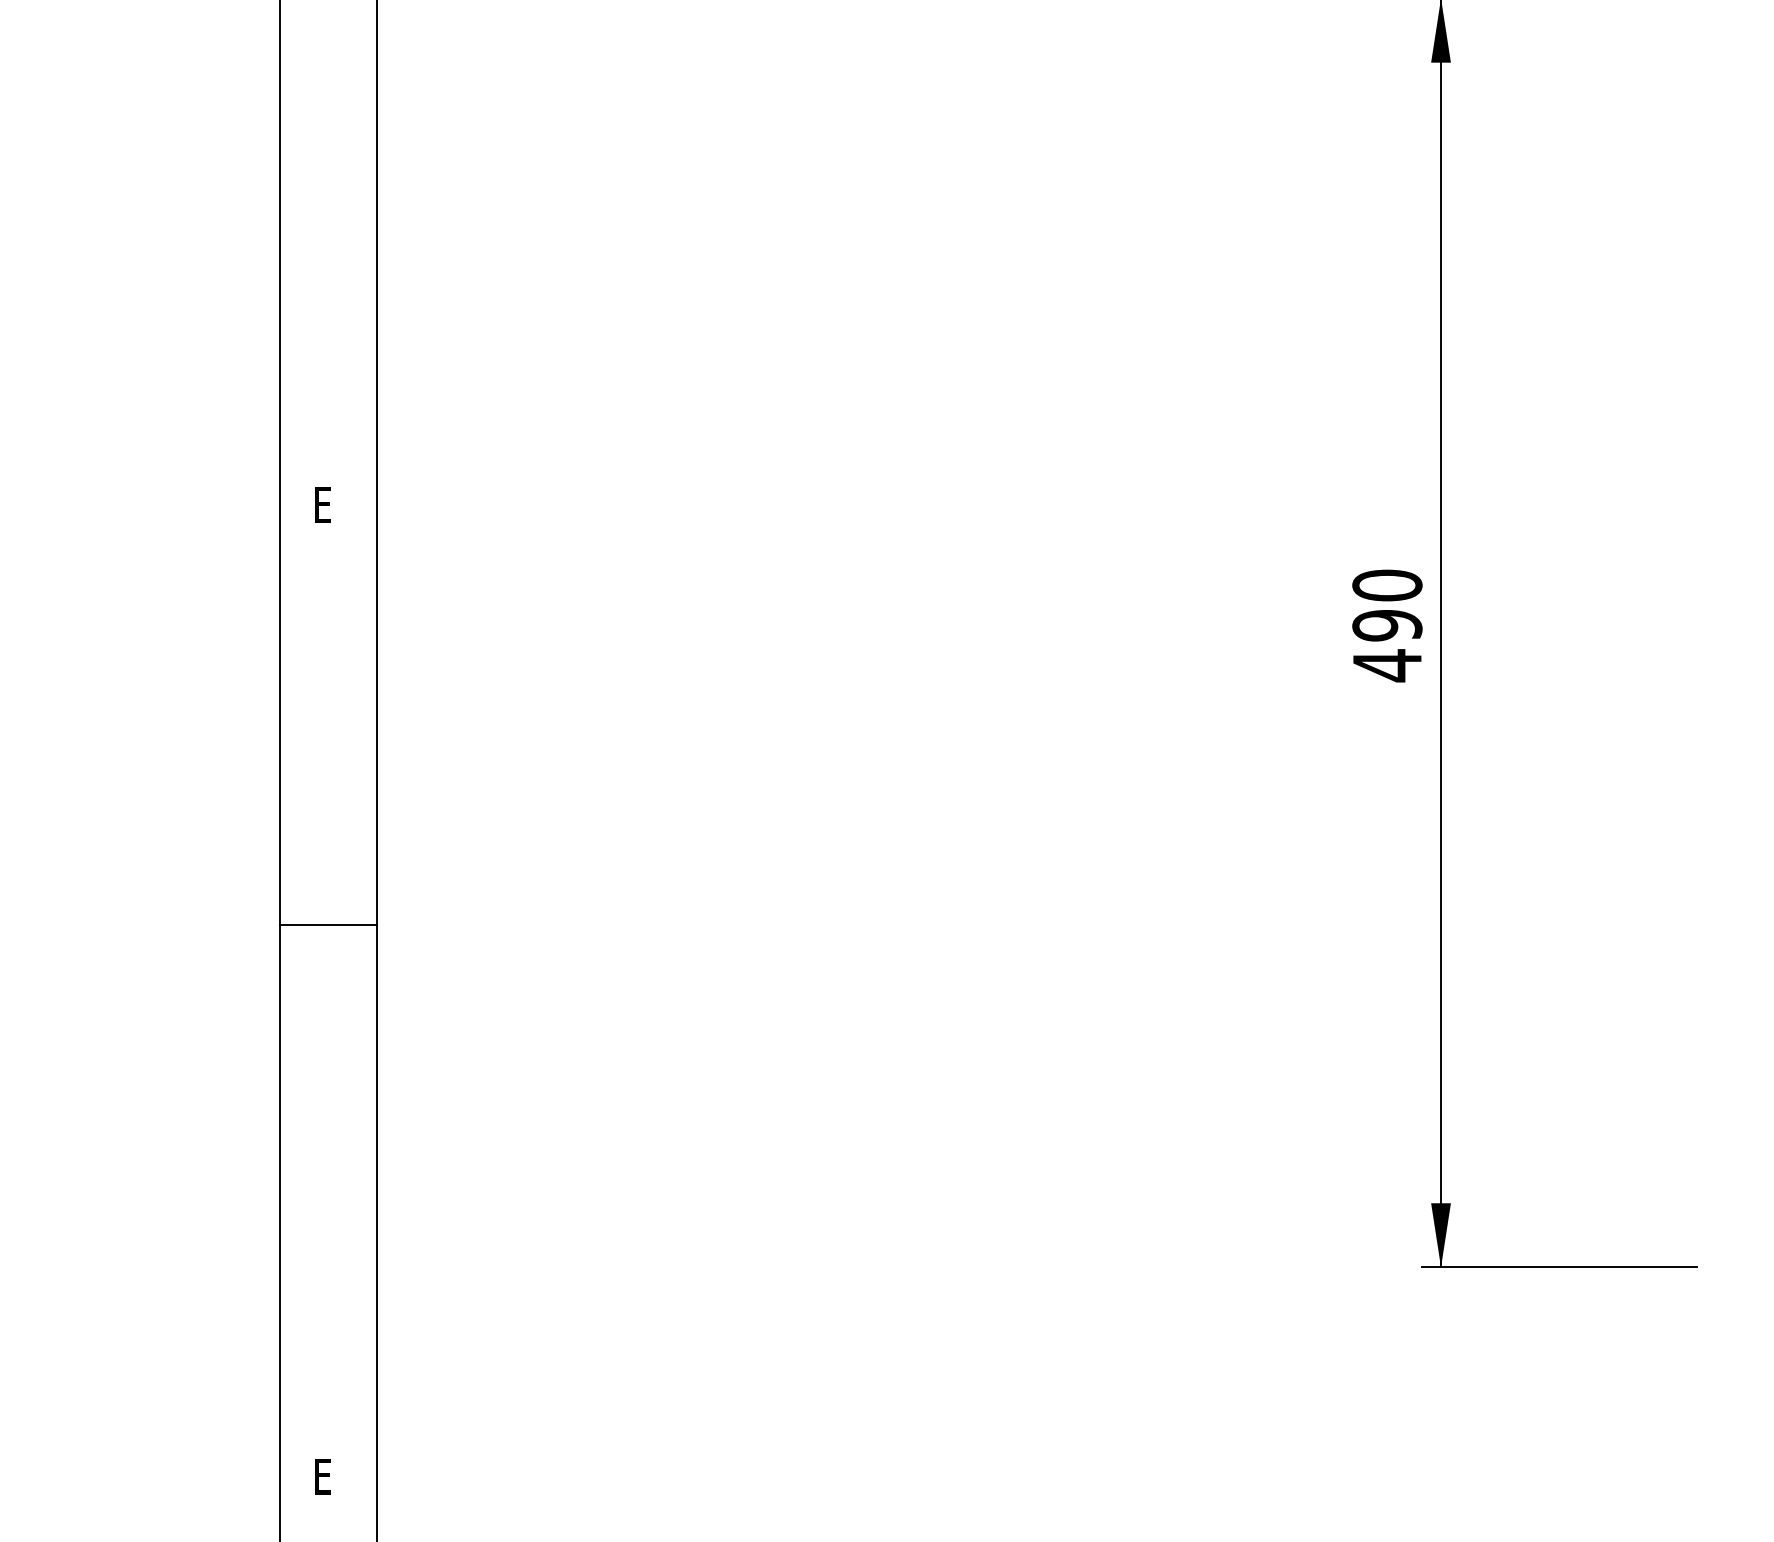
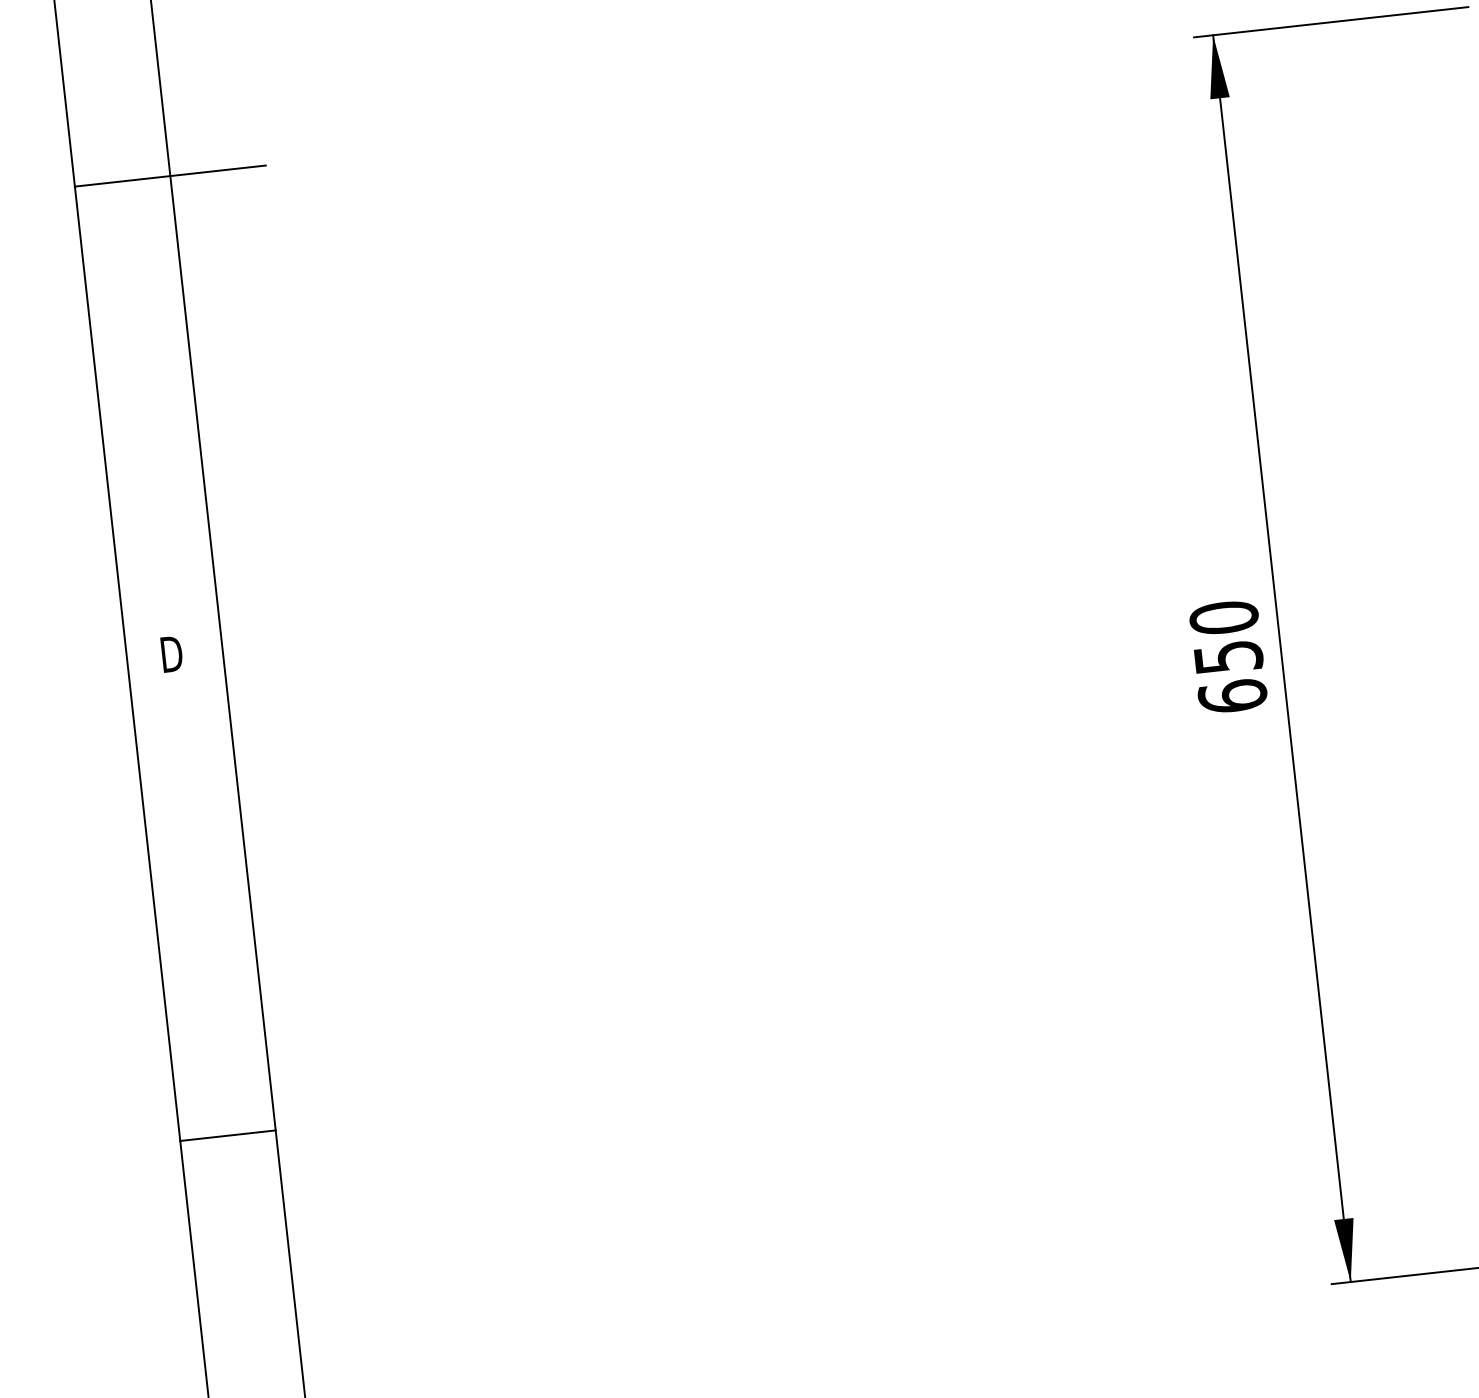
line: (376, 24) -> (169, 176), added
text: (325, 505) -> (171, 654), E -> D
text: (1387, 646) -> (1230, 677), 490 -> 650
line: (327, 924) -> (227, 1135), moved

